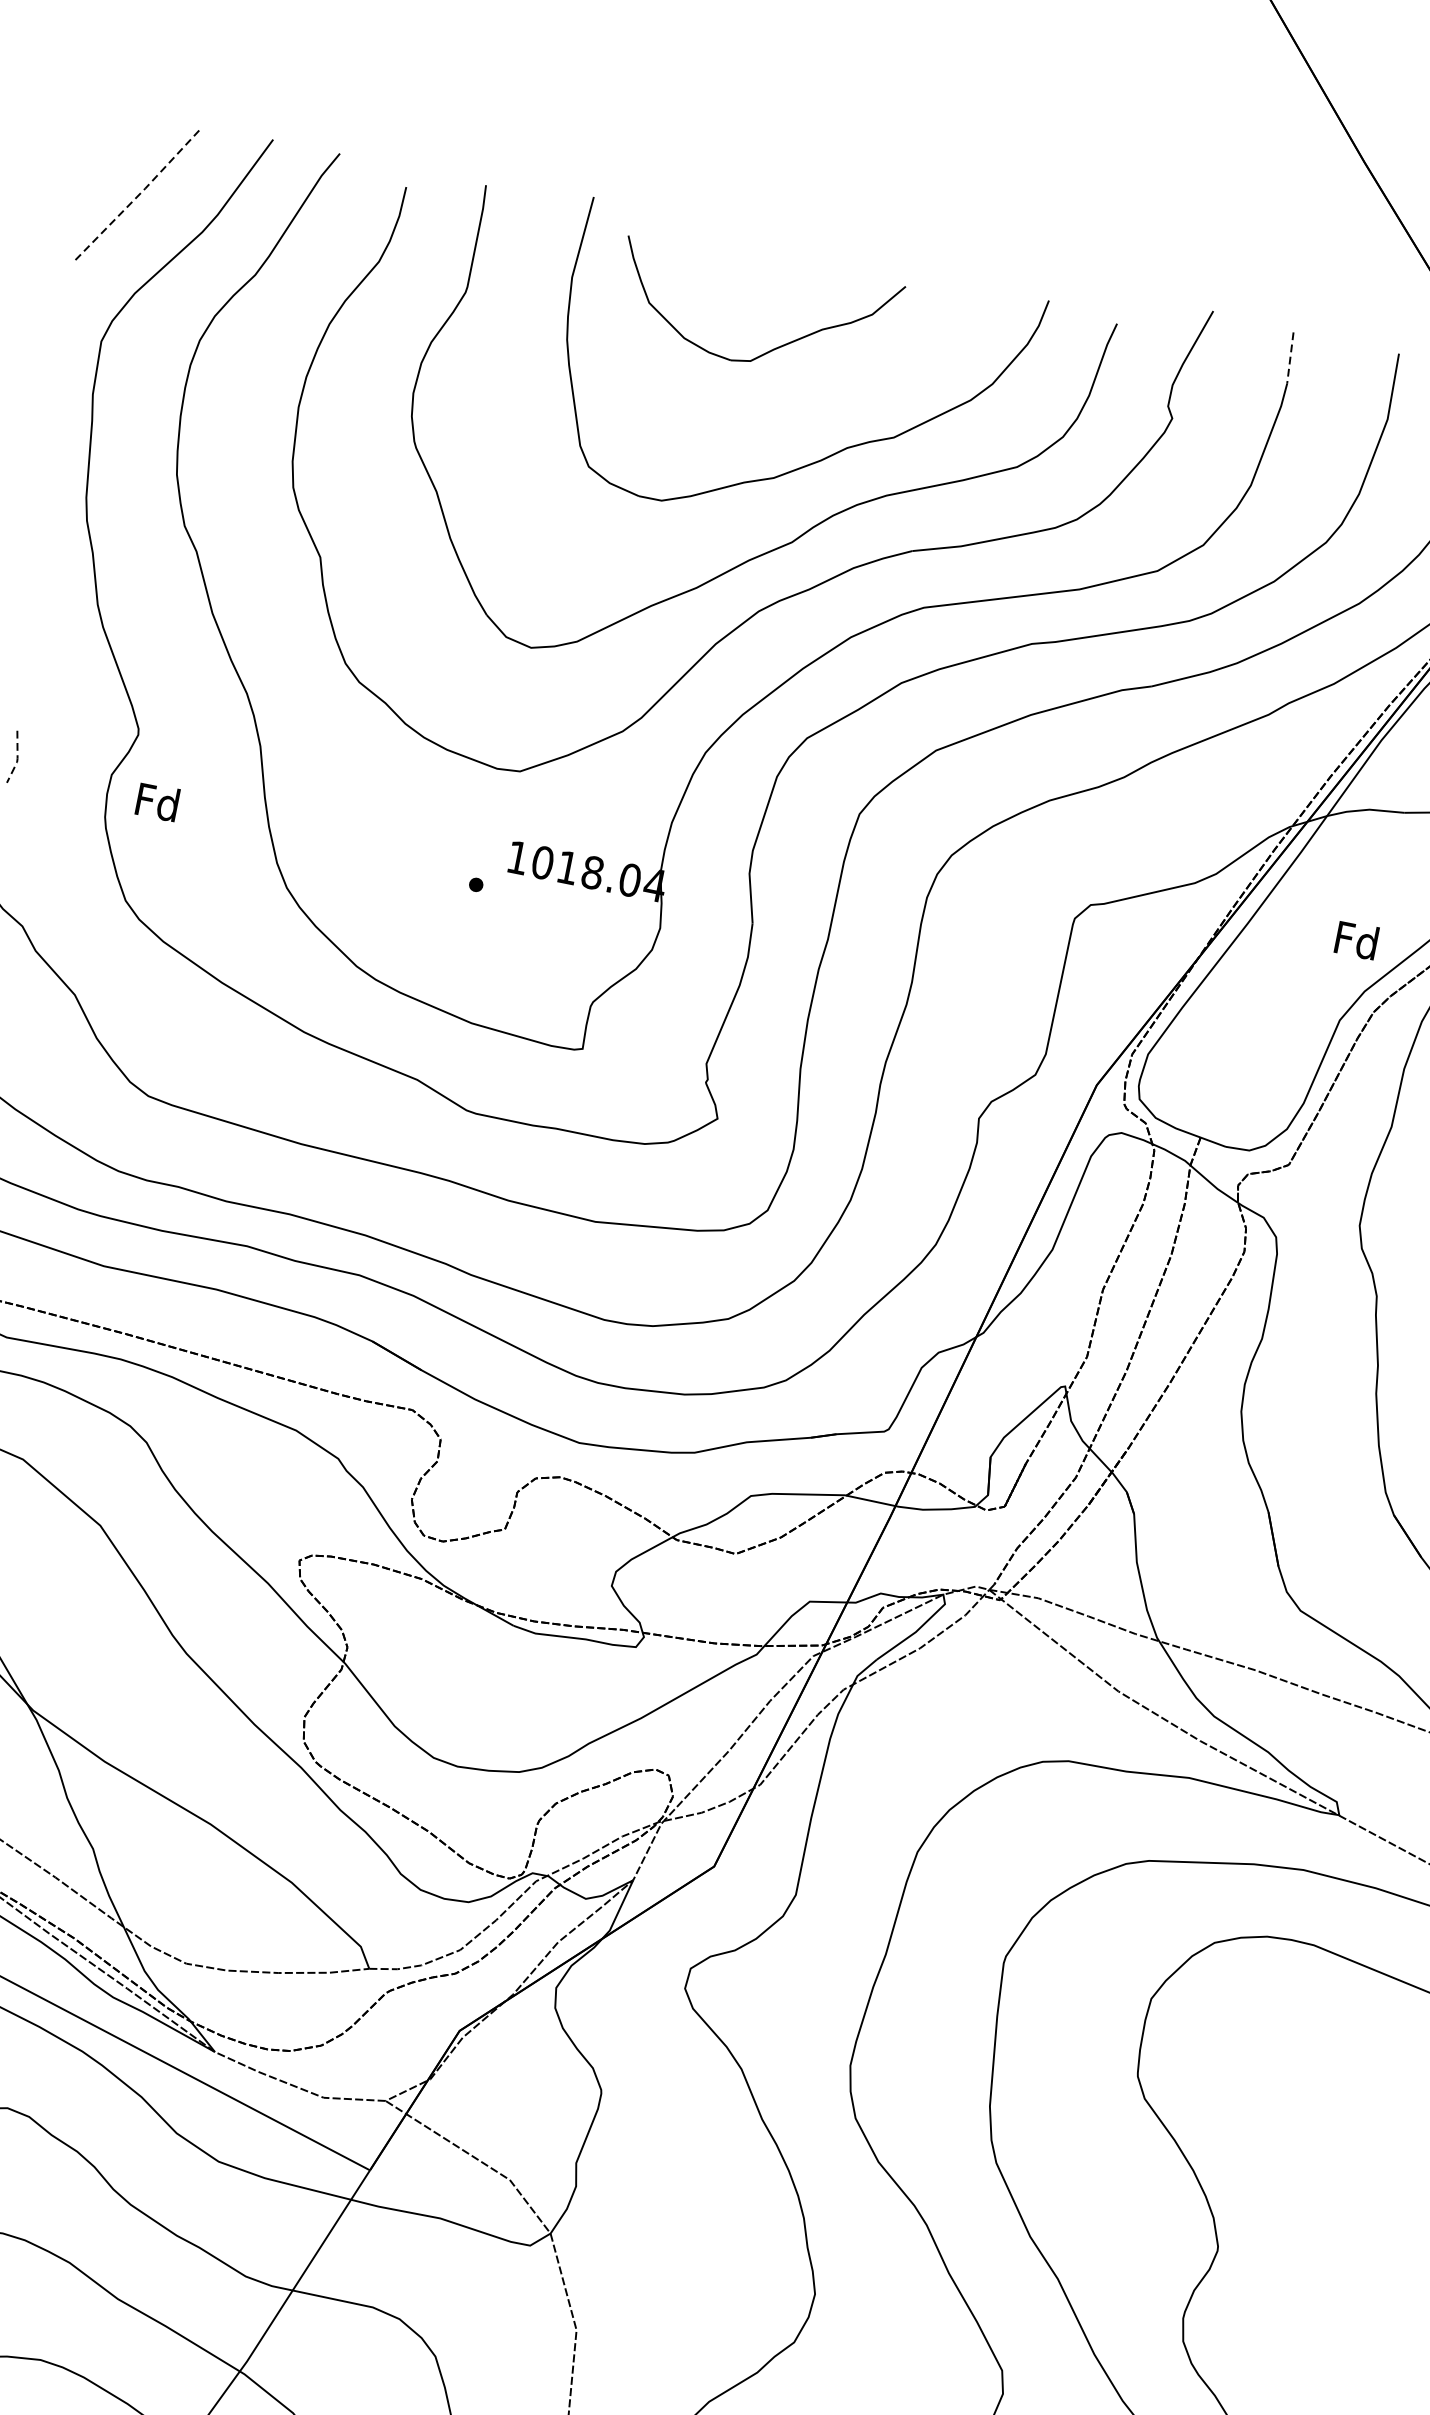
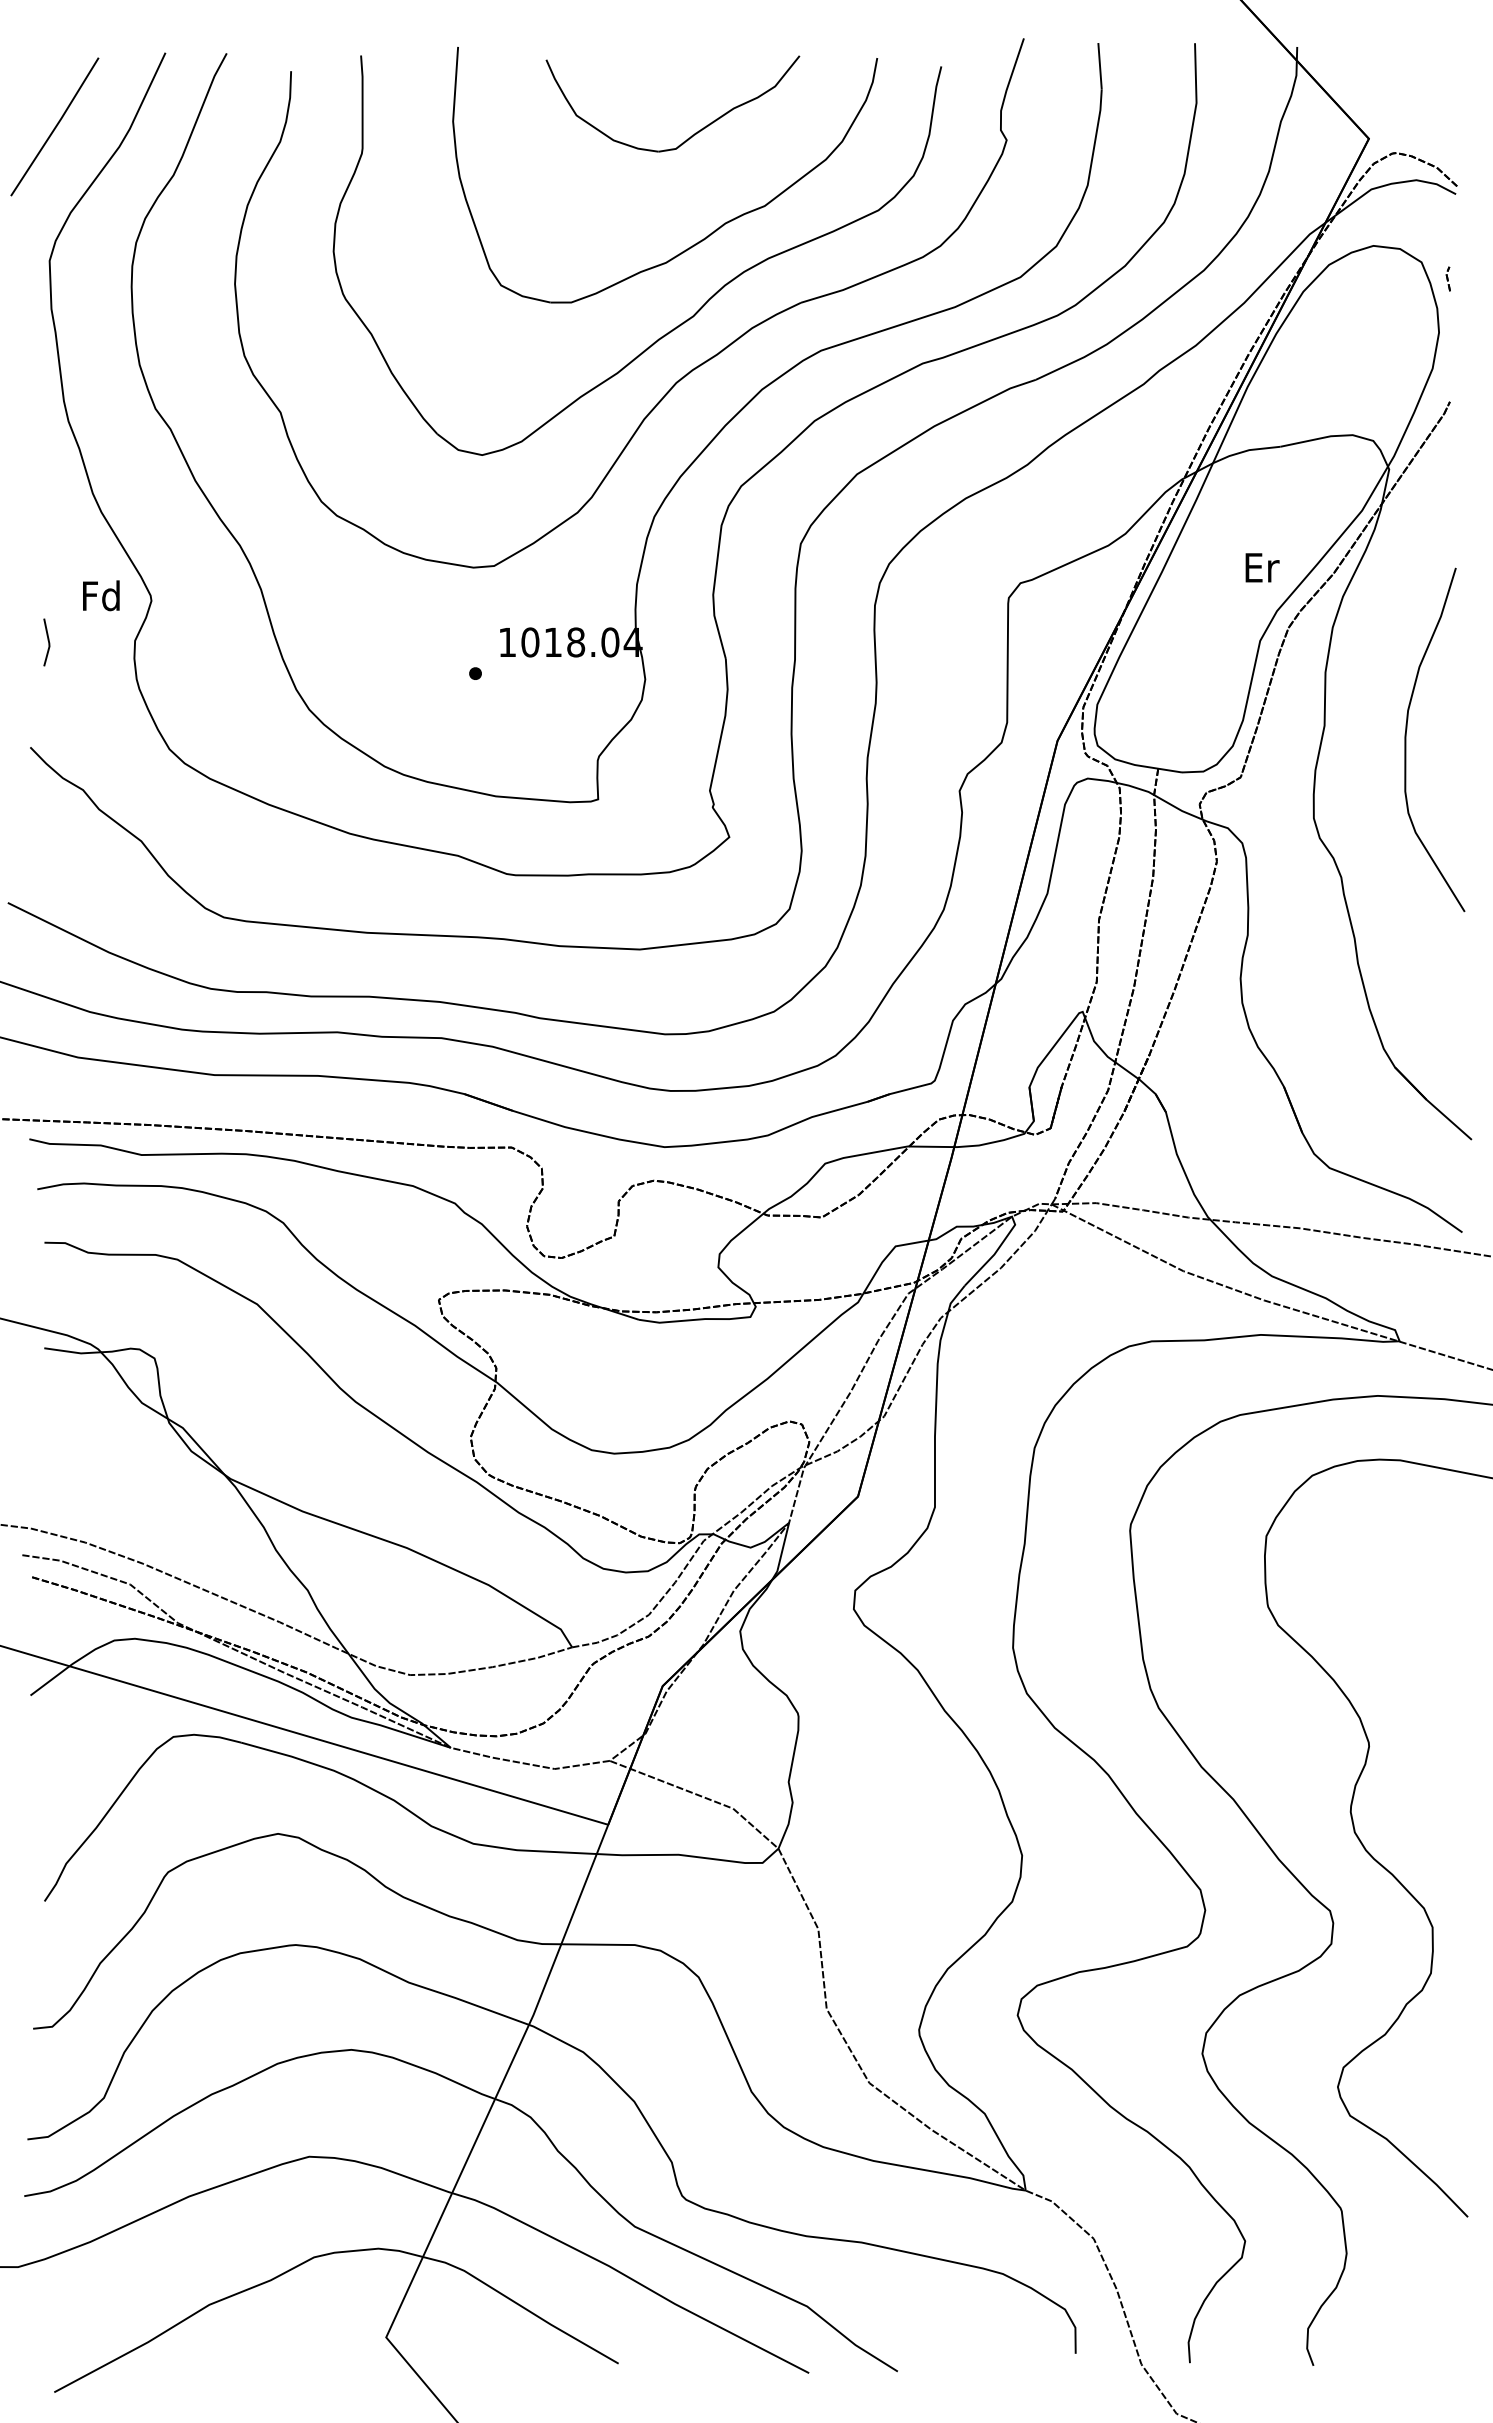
line: (137, 196) -> (55, 126), dashed -> solid
part: (775, 347) -> (695, 132), moved
line: (1290, 358) -> (1100, 66), dashed -> solid
line: (17, 759) -> (49, 643), dashed -> solid
text: (157, 801) -> (101, 595), moved
text: (1356, 940) -> (1260, 567), Fd -> Er

